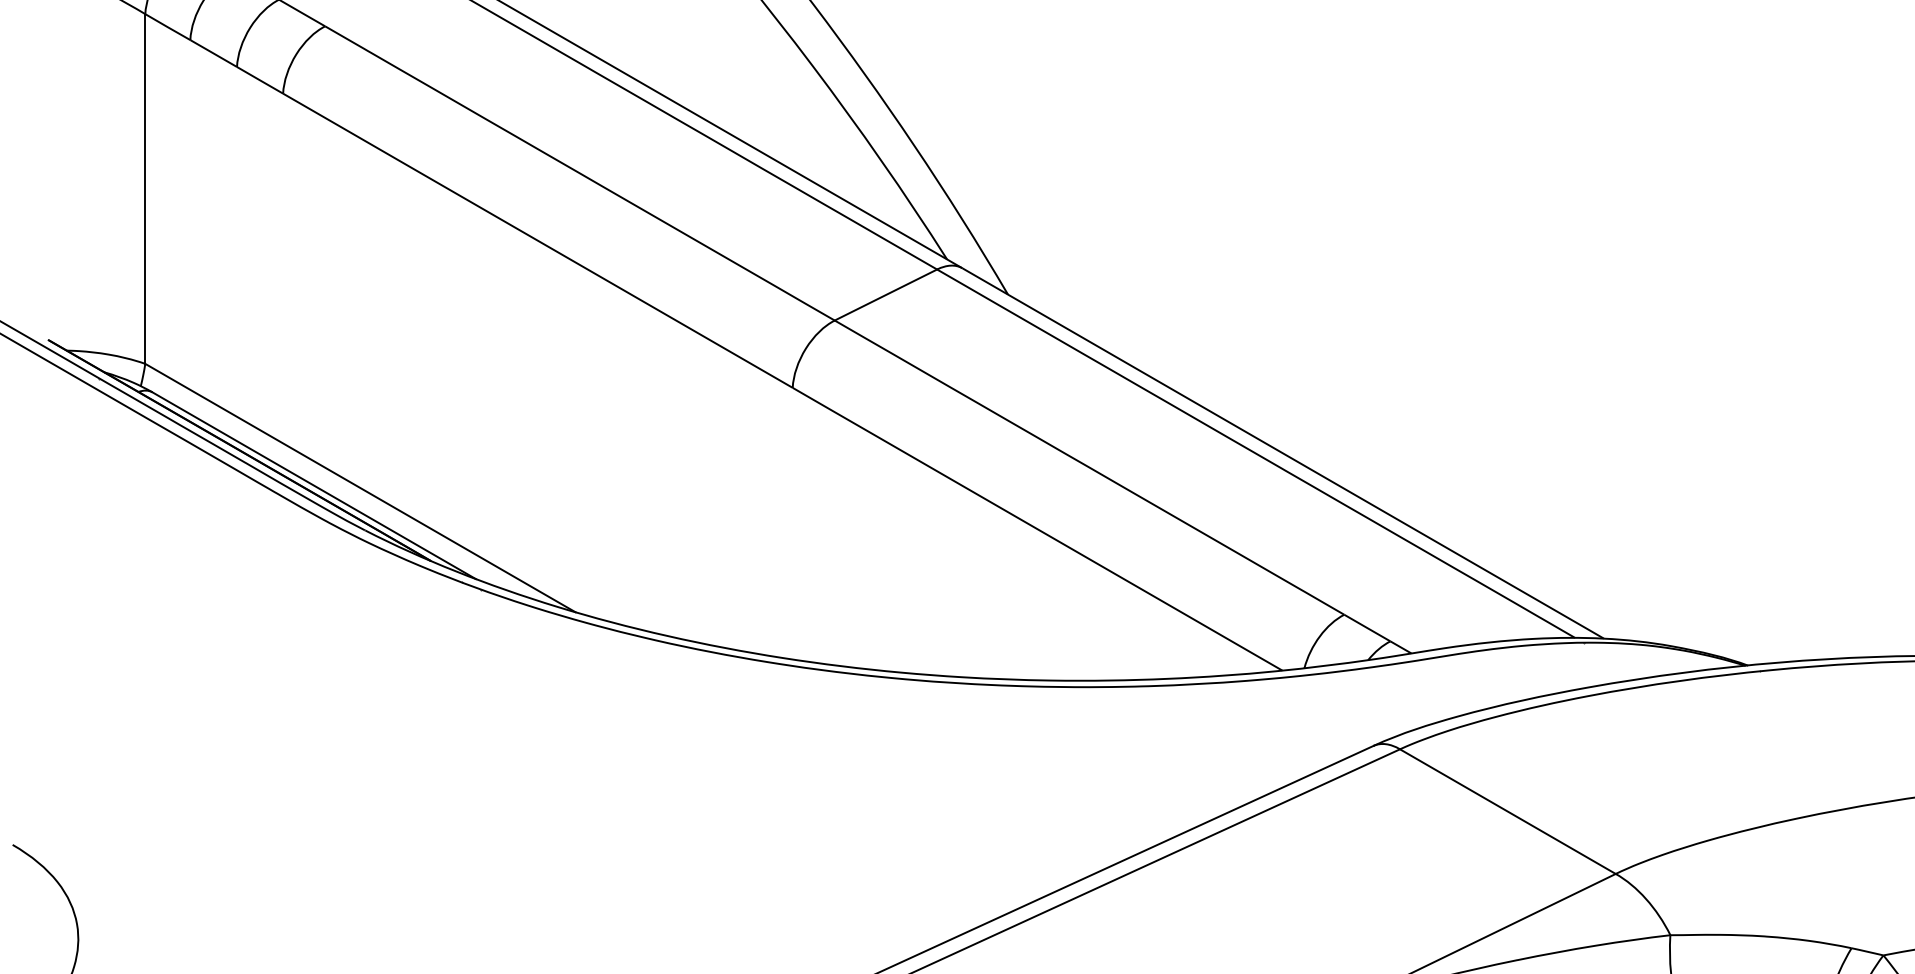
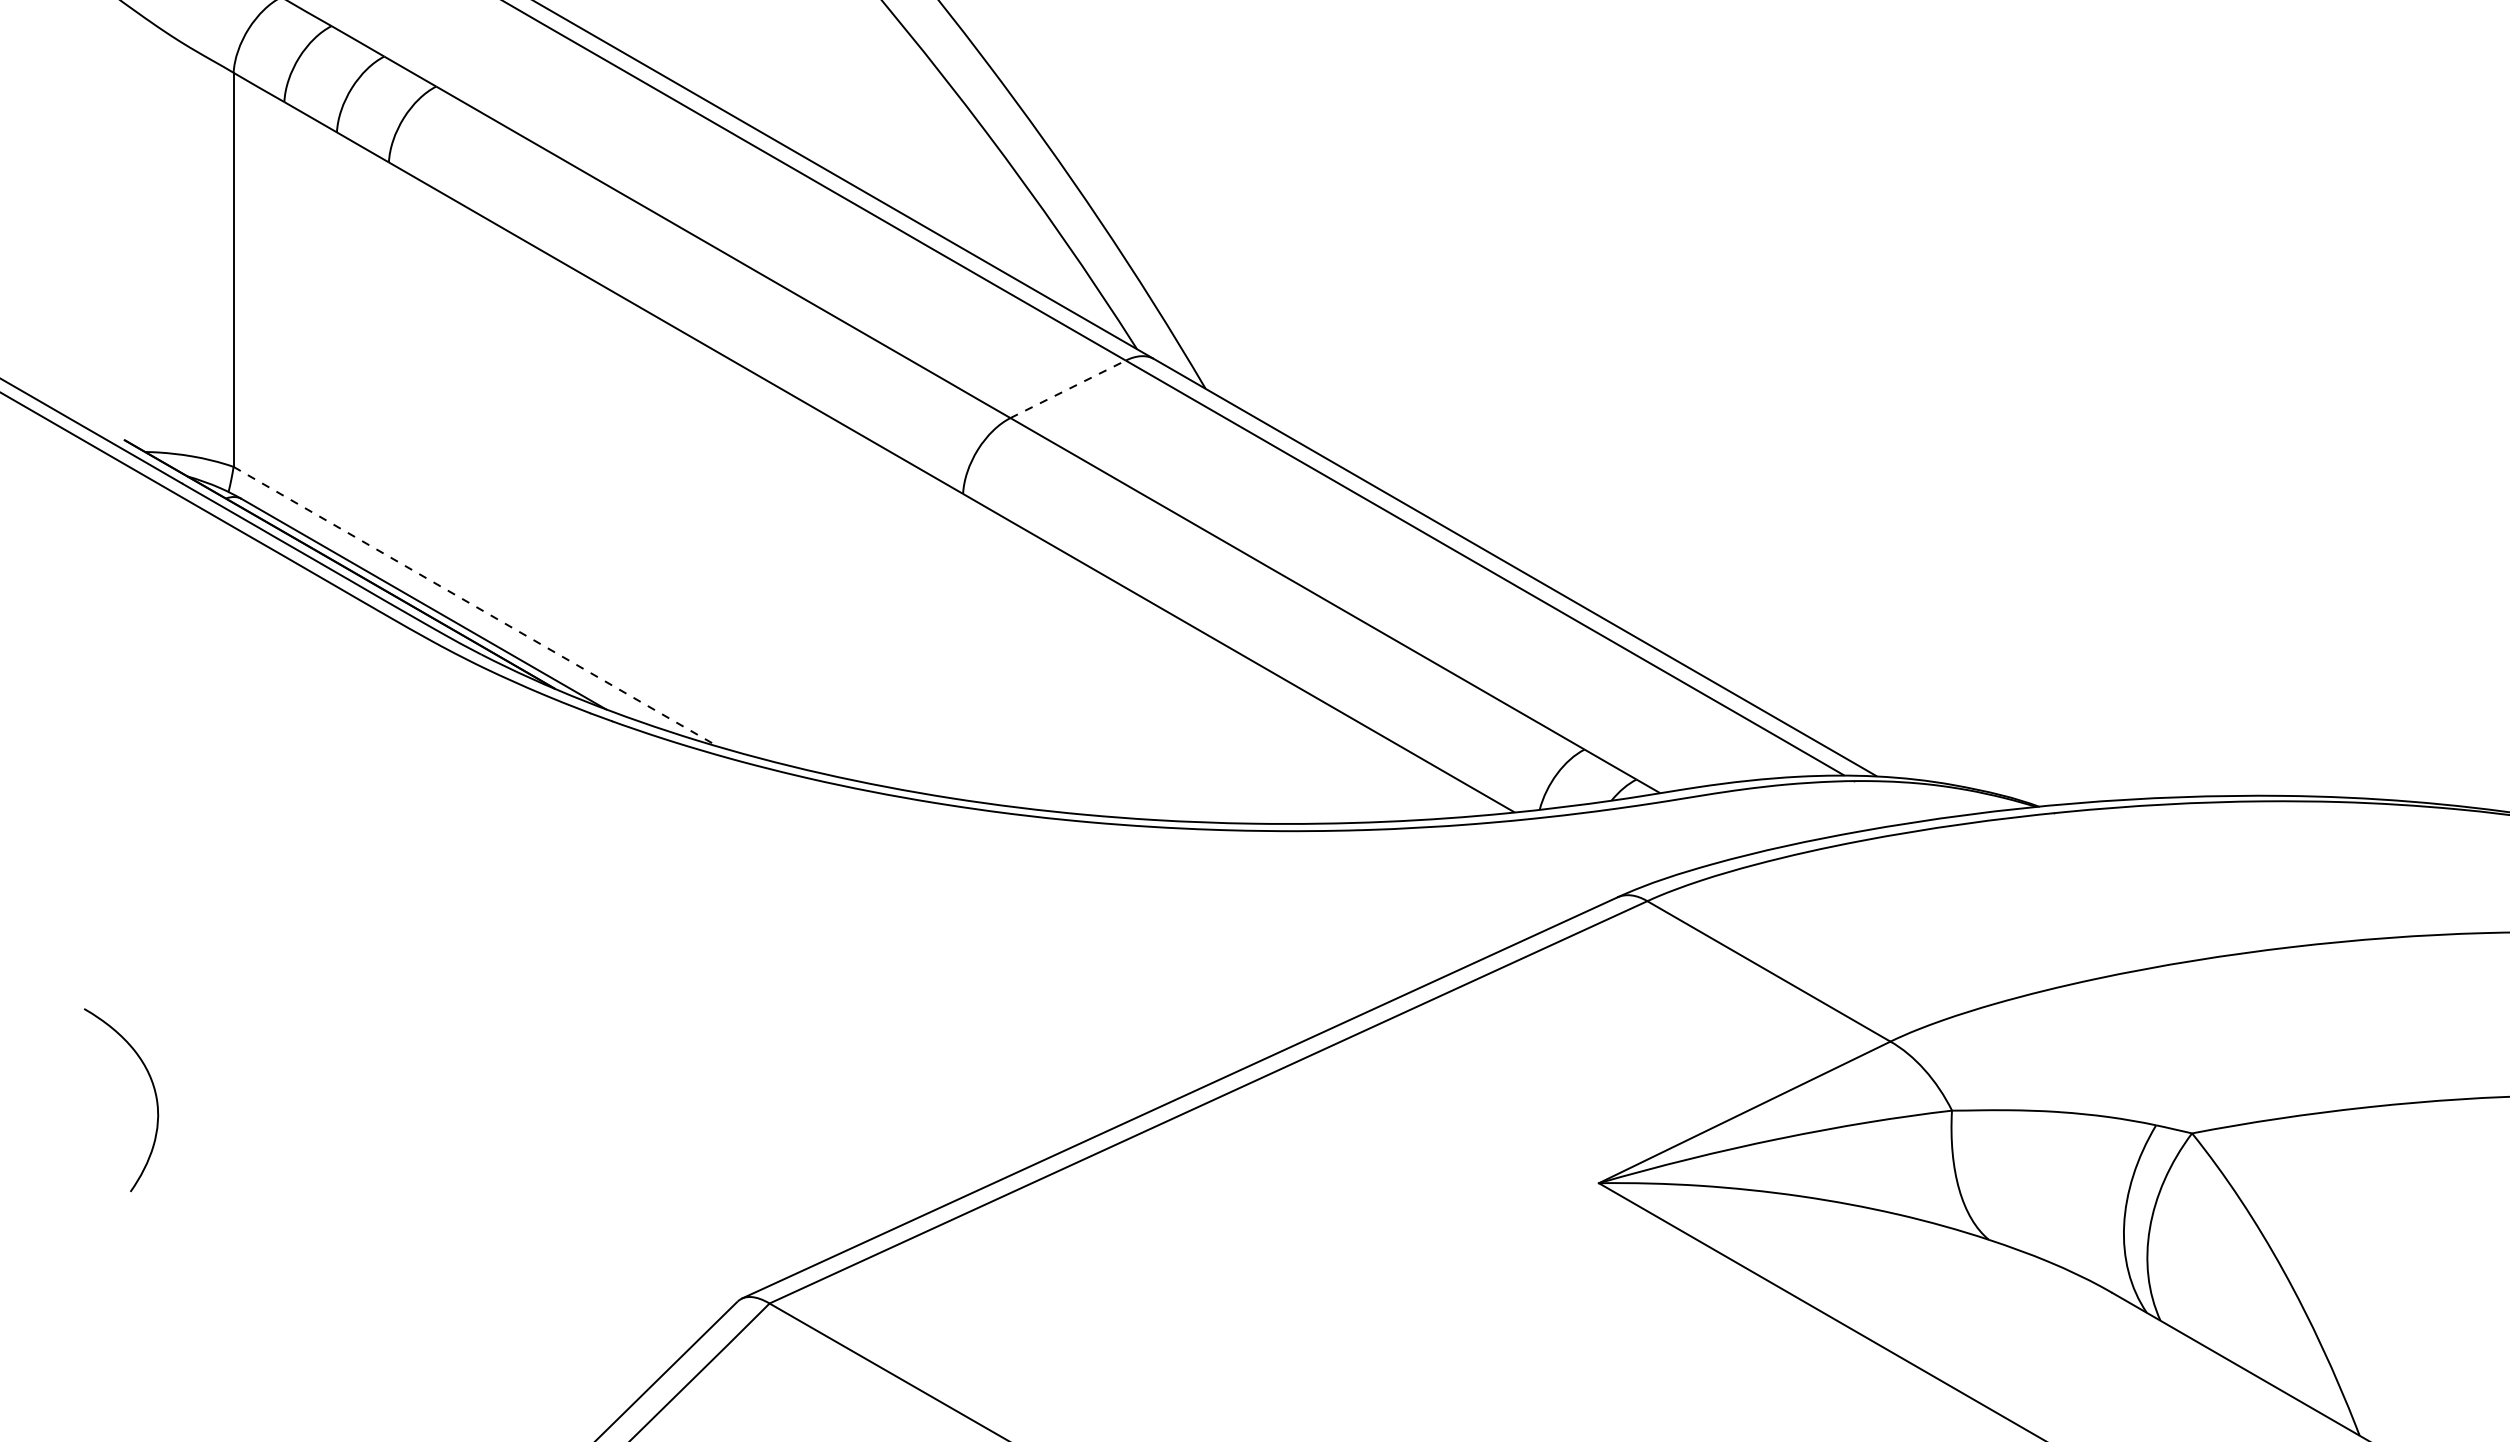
line: (886, 295) -> (1068, 389), solid -> dashed
line: (360, 487) -> (476, 606), solid -> dashed

